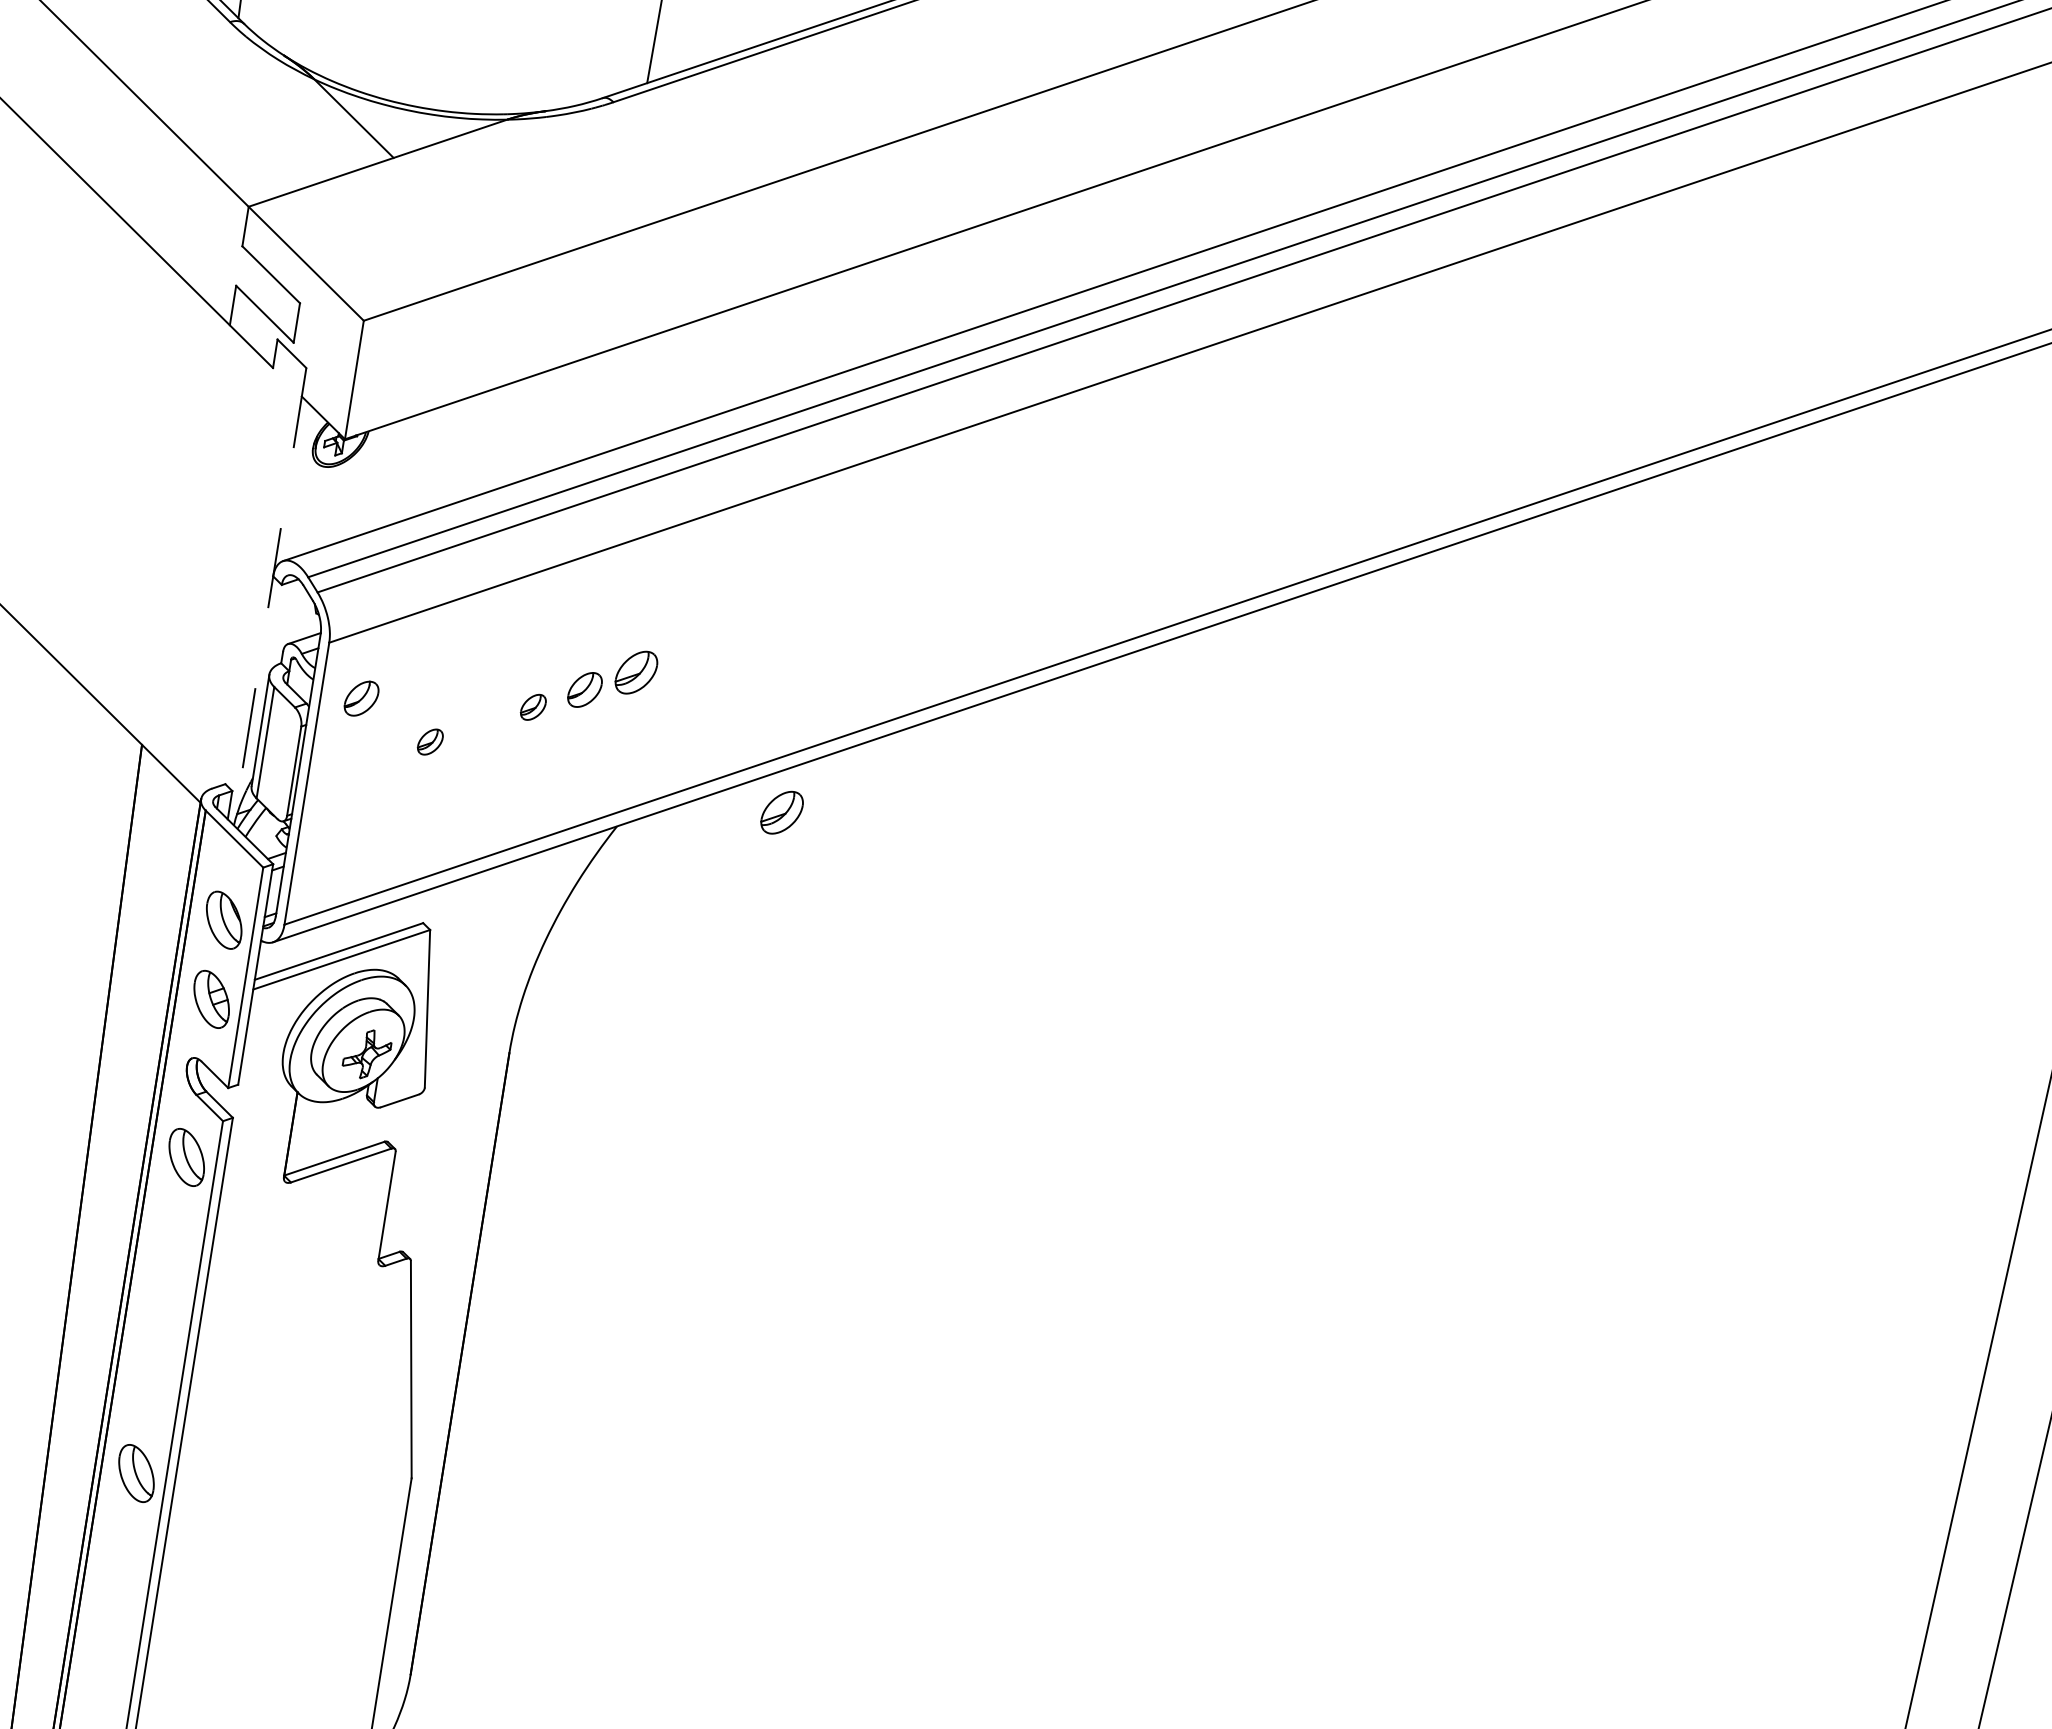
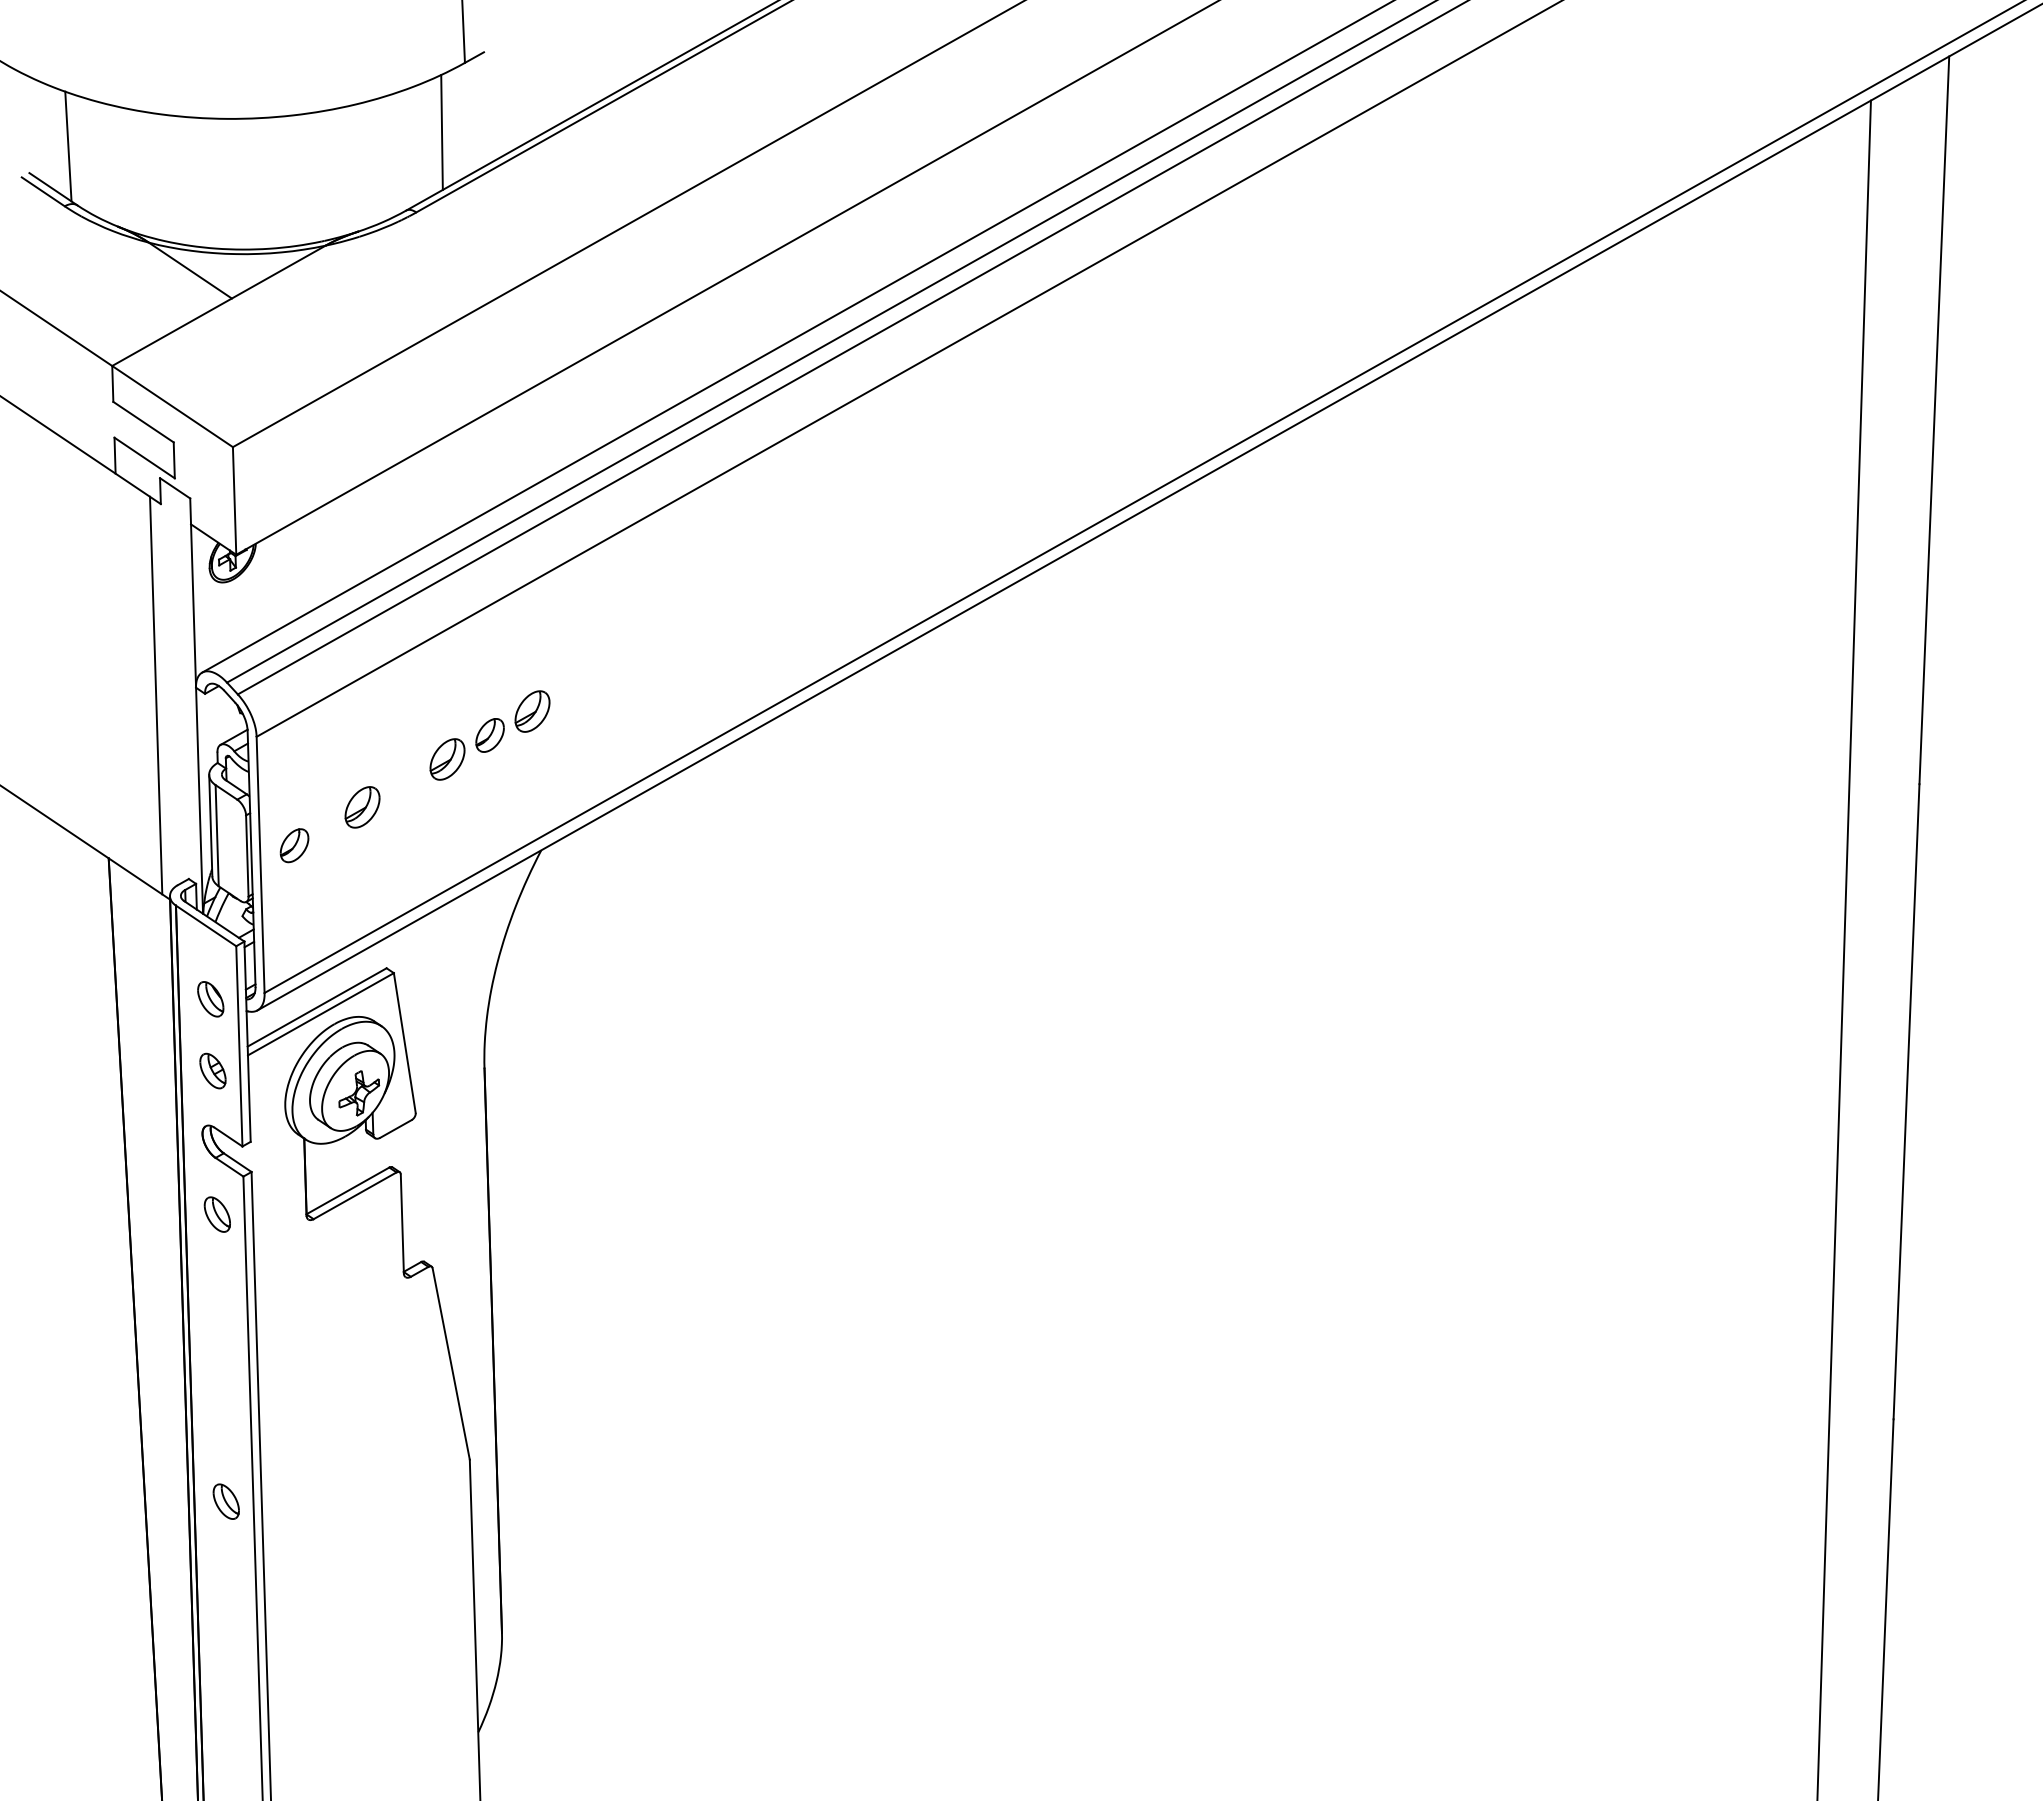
line: (228, 576) -> (156, 695), added
line: (269, 596) -> (196, 706), dashed -> solid
part: (361, 698) -> (294, 845), moved
part: (533, 707) -> (447, 759), size x1.67
part: (430, 742) -> (362, 807), size x1.67
part: (782, 812) -> (684, 810), removed
part: (223, 920) -> (210, 999), size x0.71
part: (211, 998) -> (212, 1070), size x0.71
part: (185, 1157) -> (216, 1214), size x0.71
part: (135, 1472) -> (225, 1501), size x0.71

